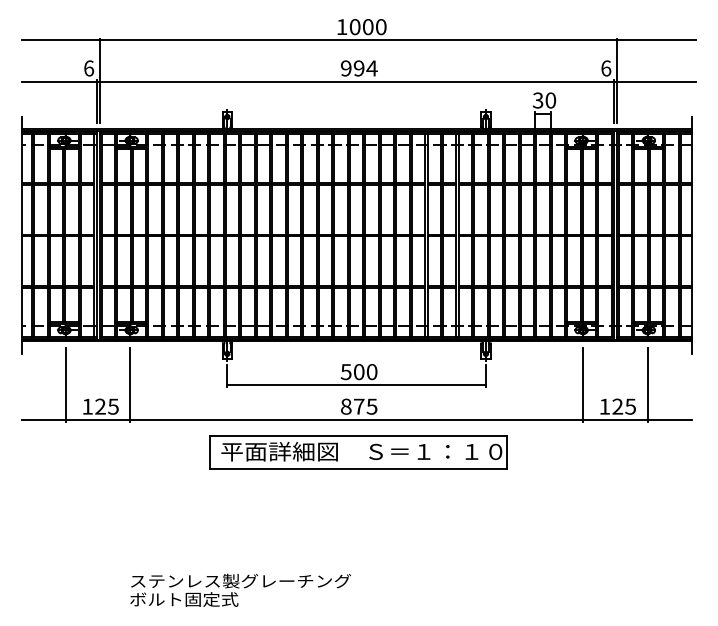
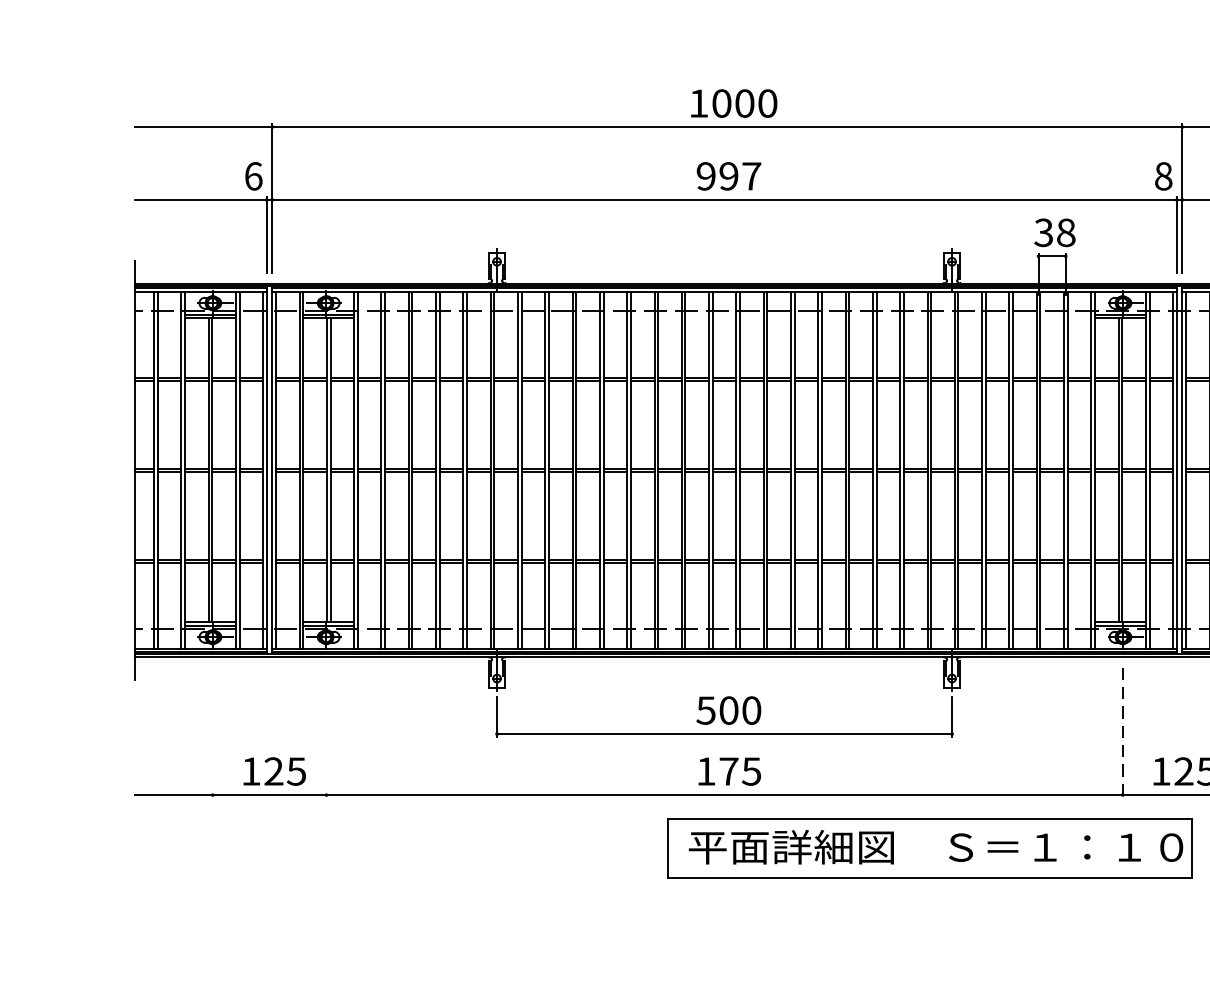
text: (371, 68) -> (750, 176), 994 -> 997
text: (606, 68) -> (1164, 176), 6 -> 8
text: (550, 100) -> (1065, 232), 30 -> 38
line: (65, 384) -> (212, 732), removed
line: (130, 384) -> (326, 732), removed
line: (582, 384) -> (1121, 732), solid -> dashed
text: (346, 406) -> (706, 771), 875 -> 175
part: (358, 452) -> (930, 848), moved

